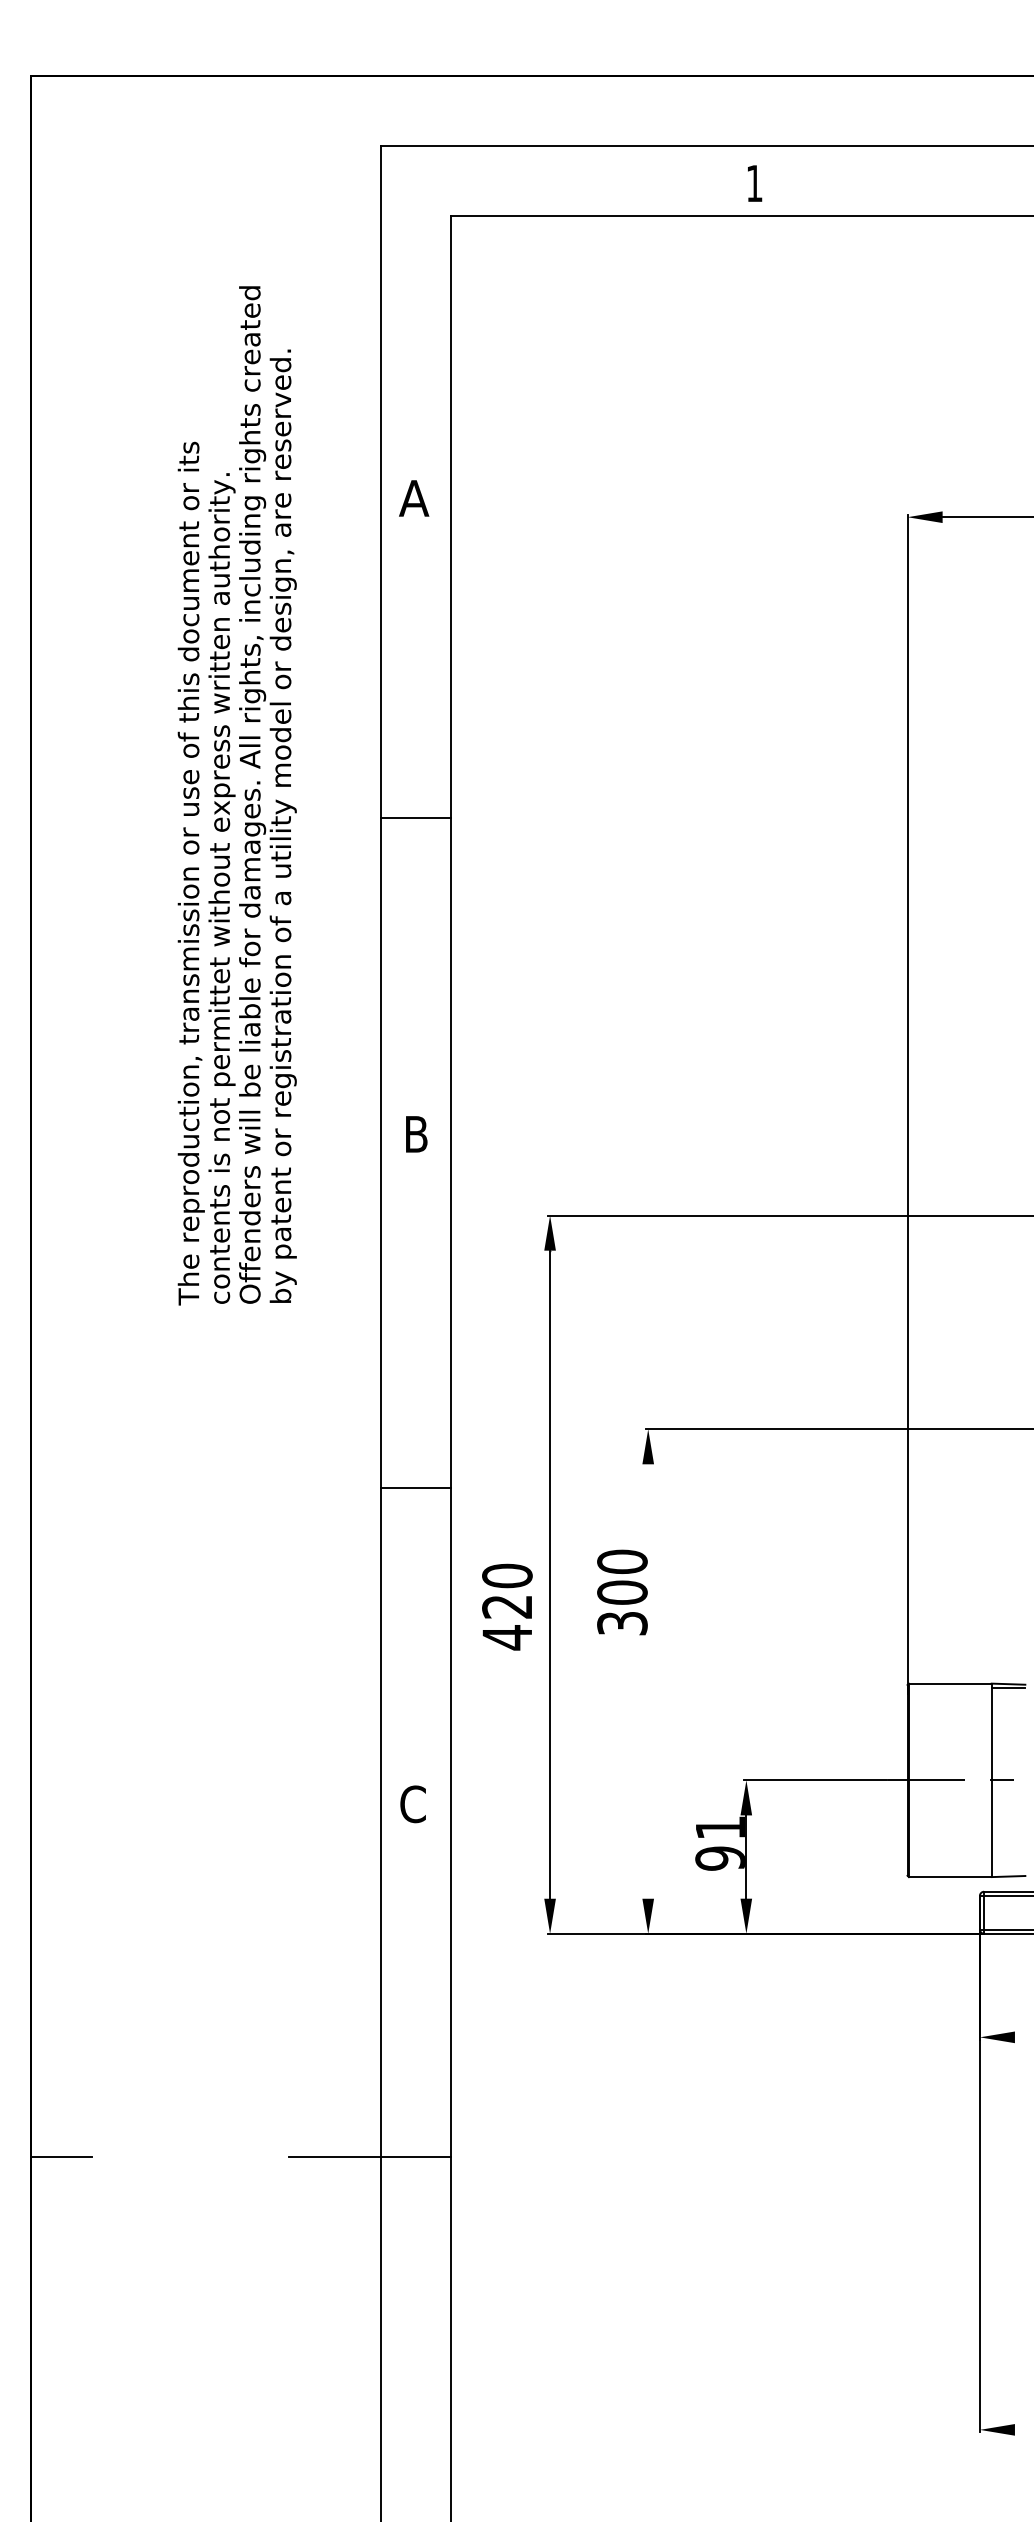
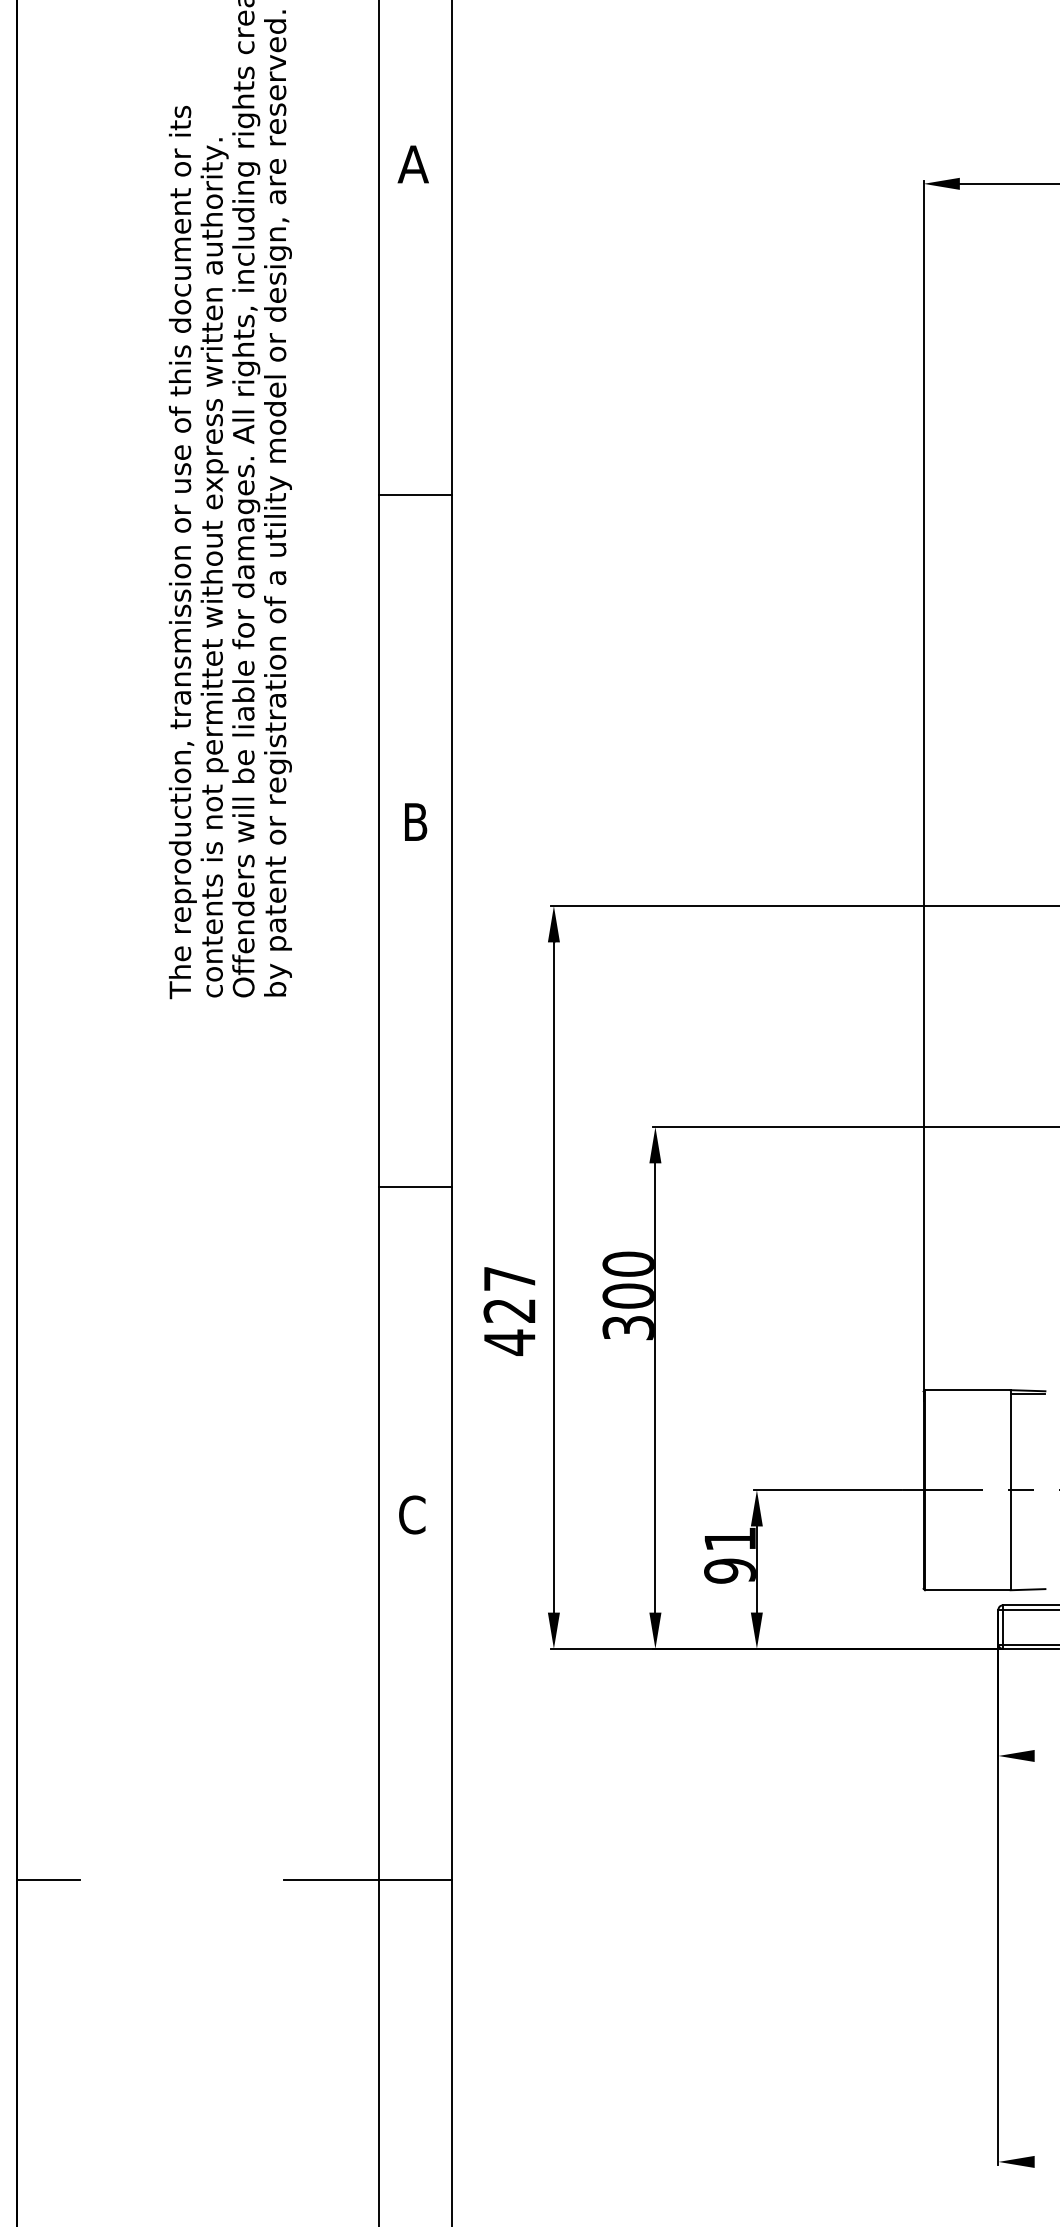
text: (507, 1575) -> (509, 1278), 420 -> 427
line: (648, 1681) -> (655, 1387), added

